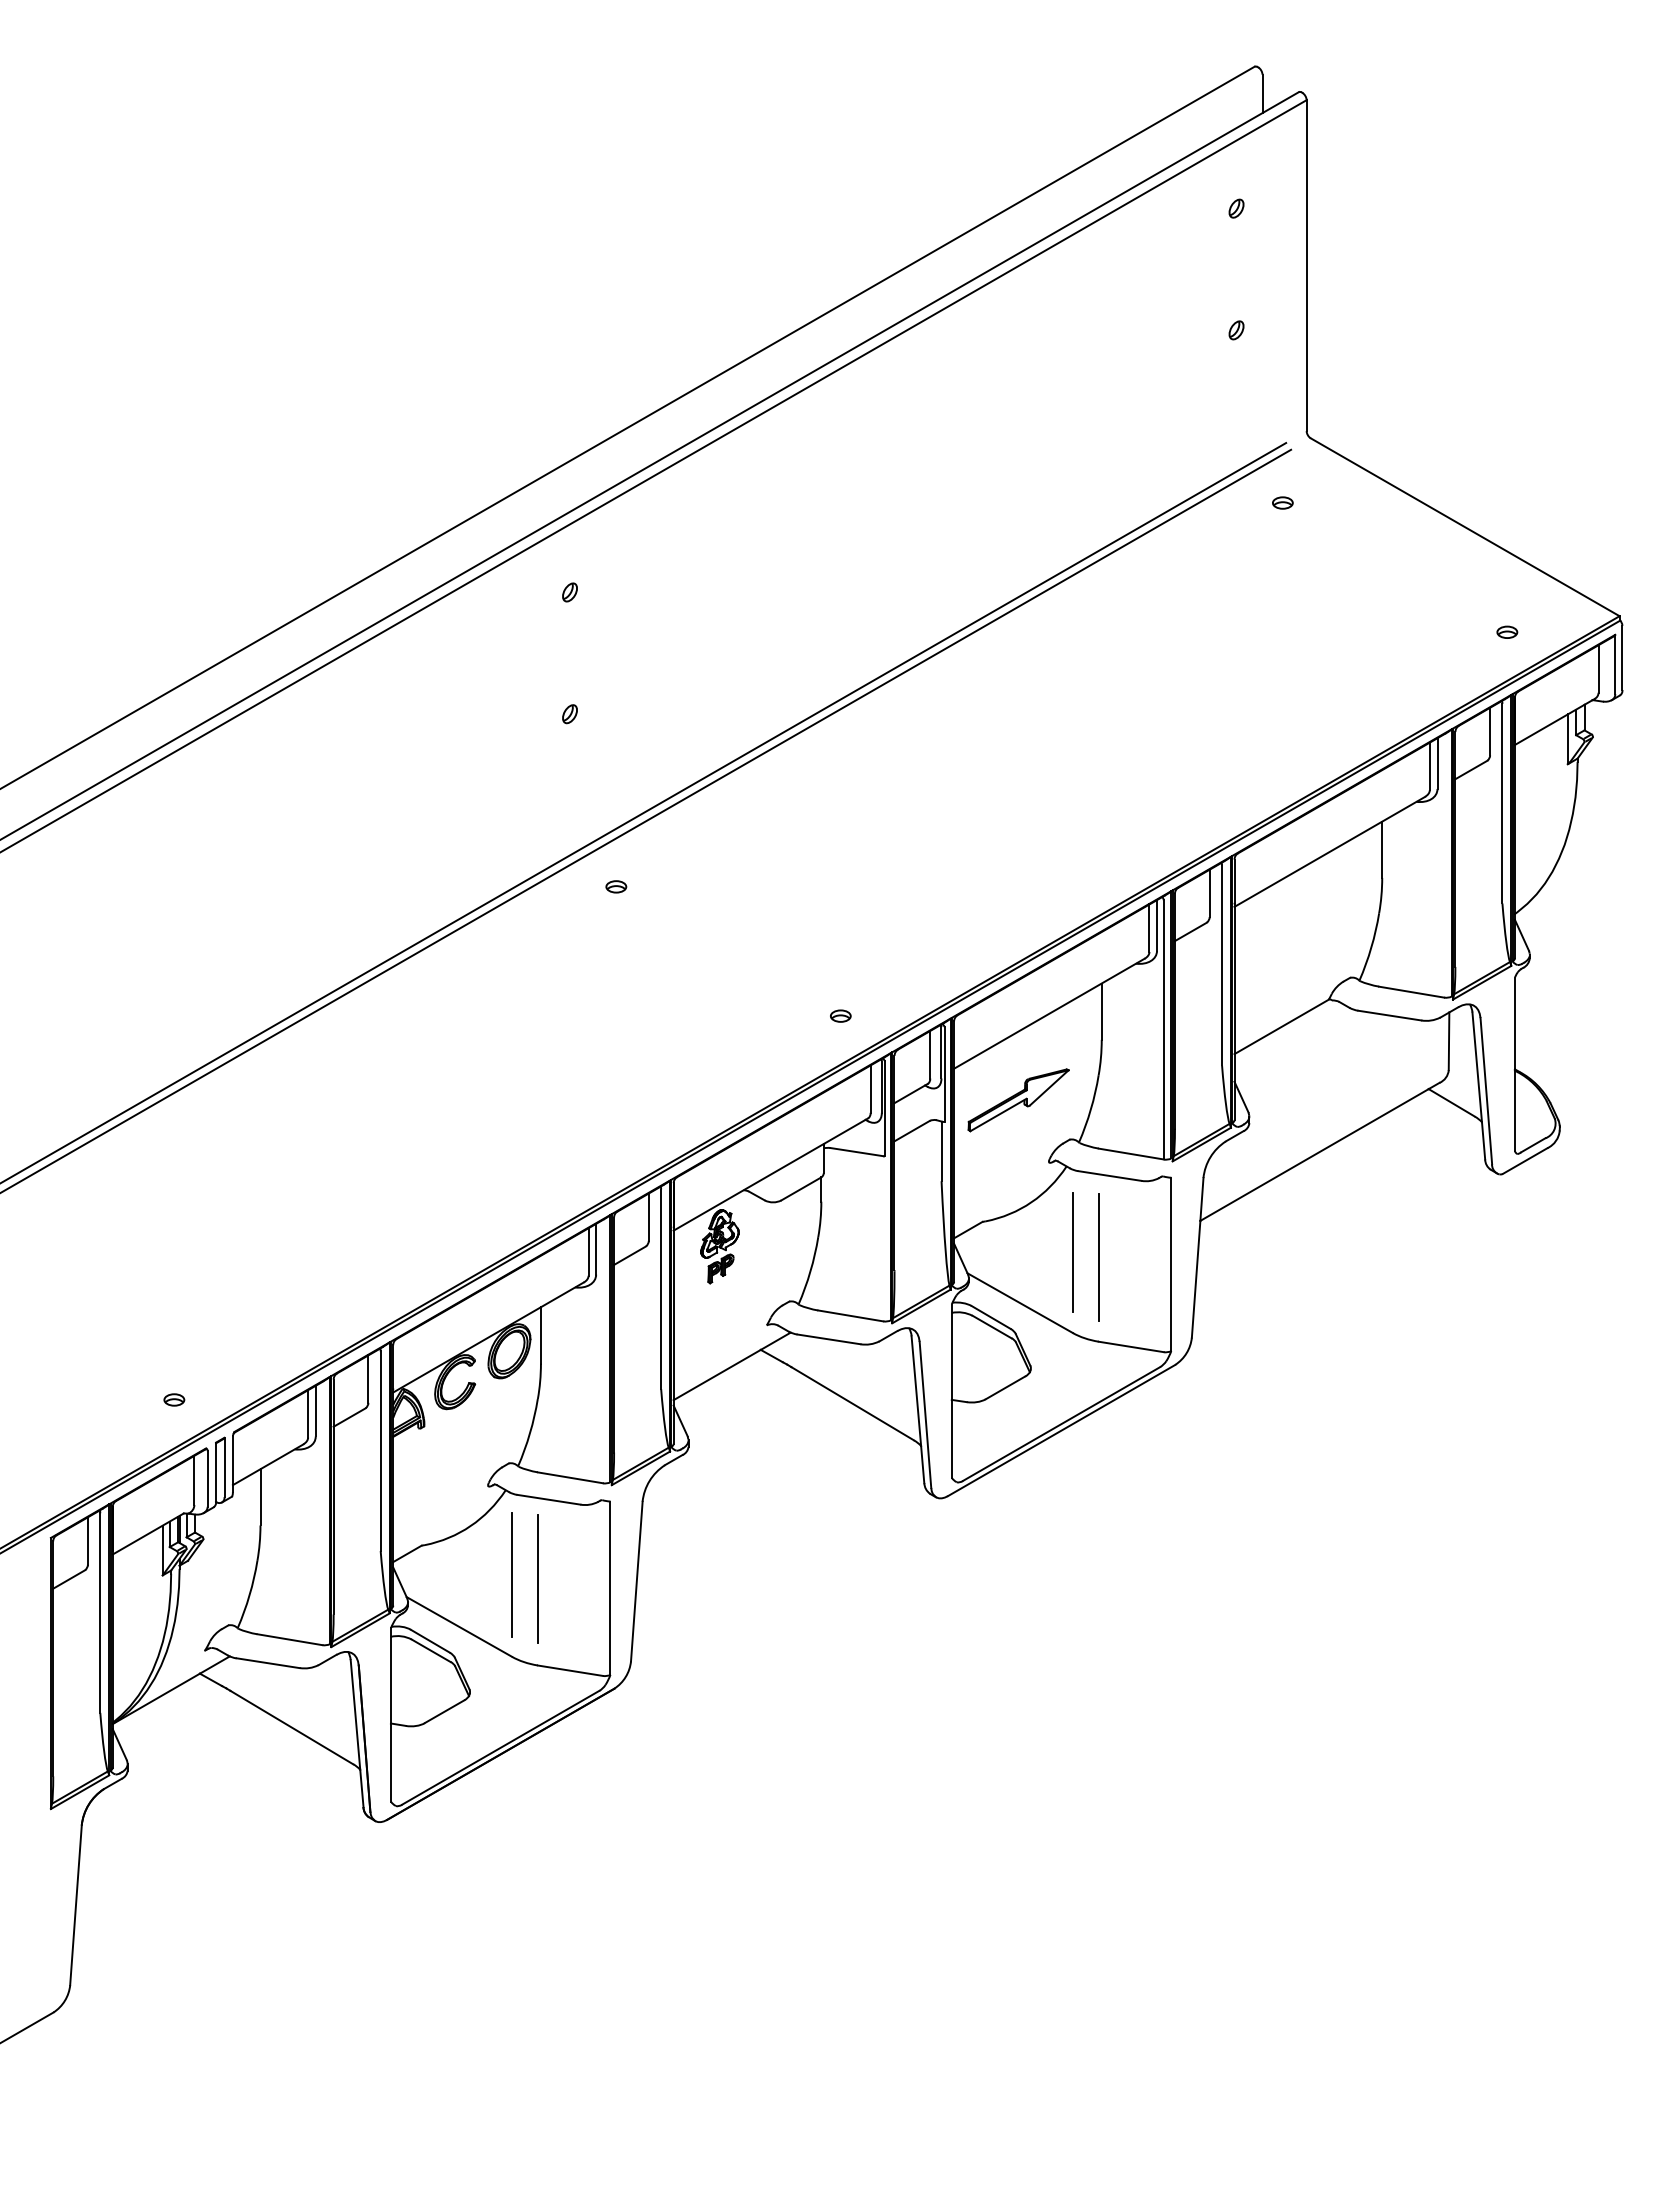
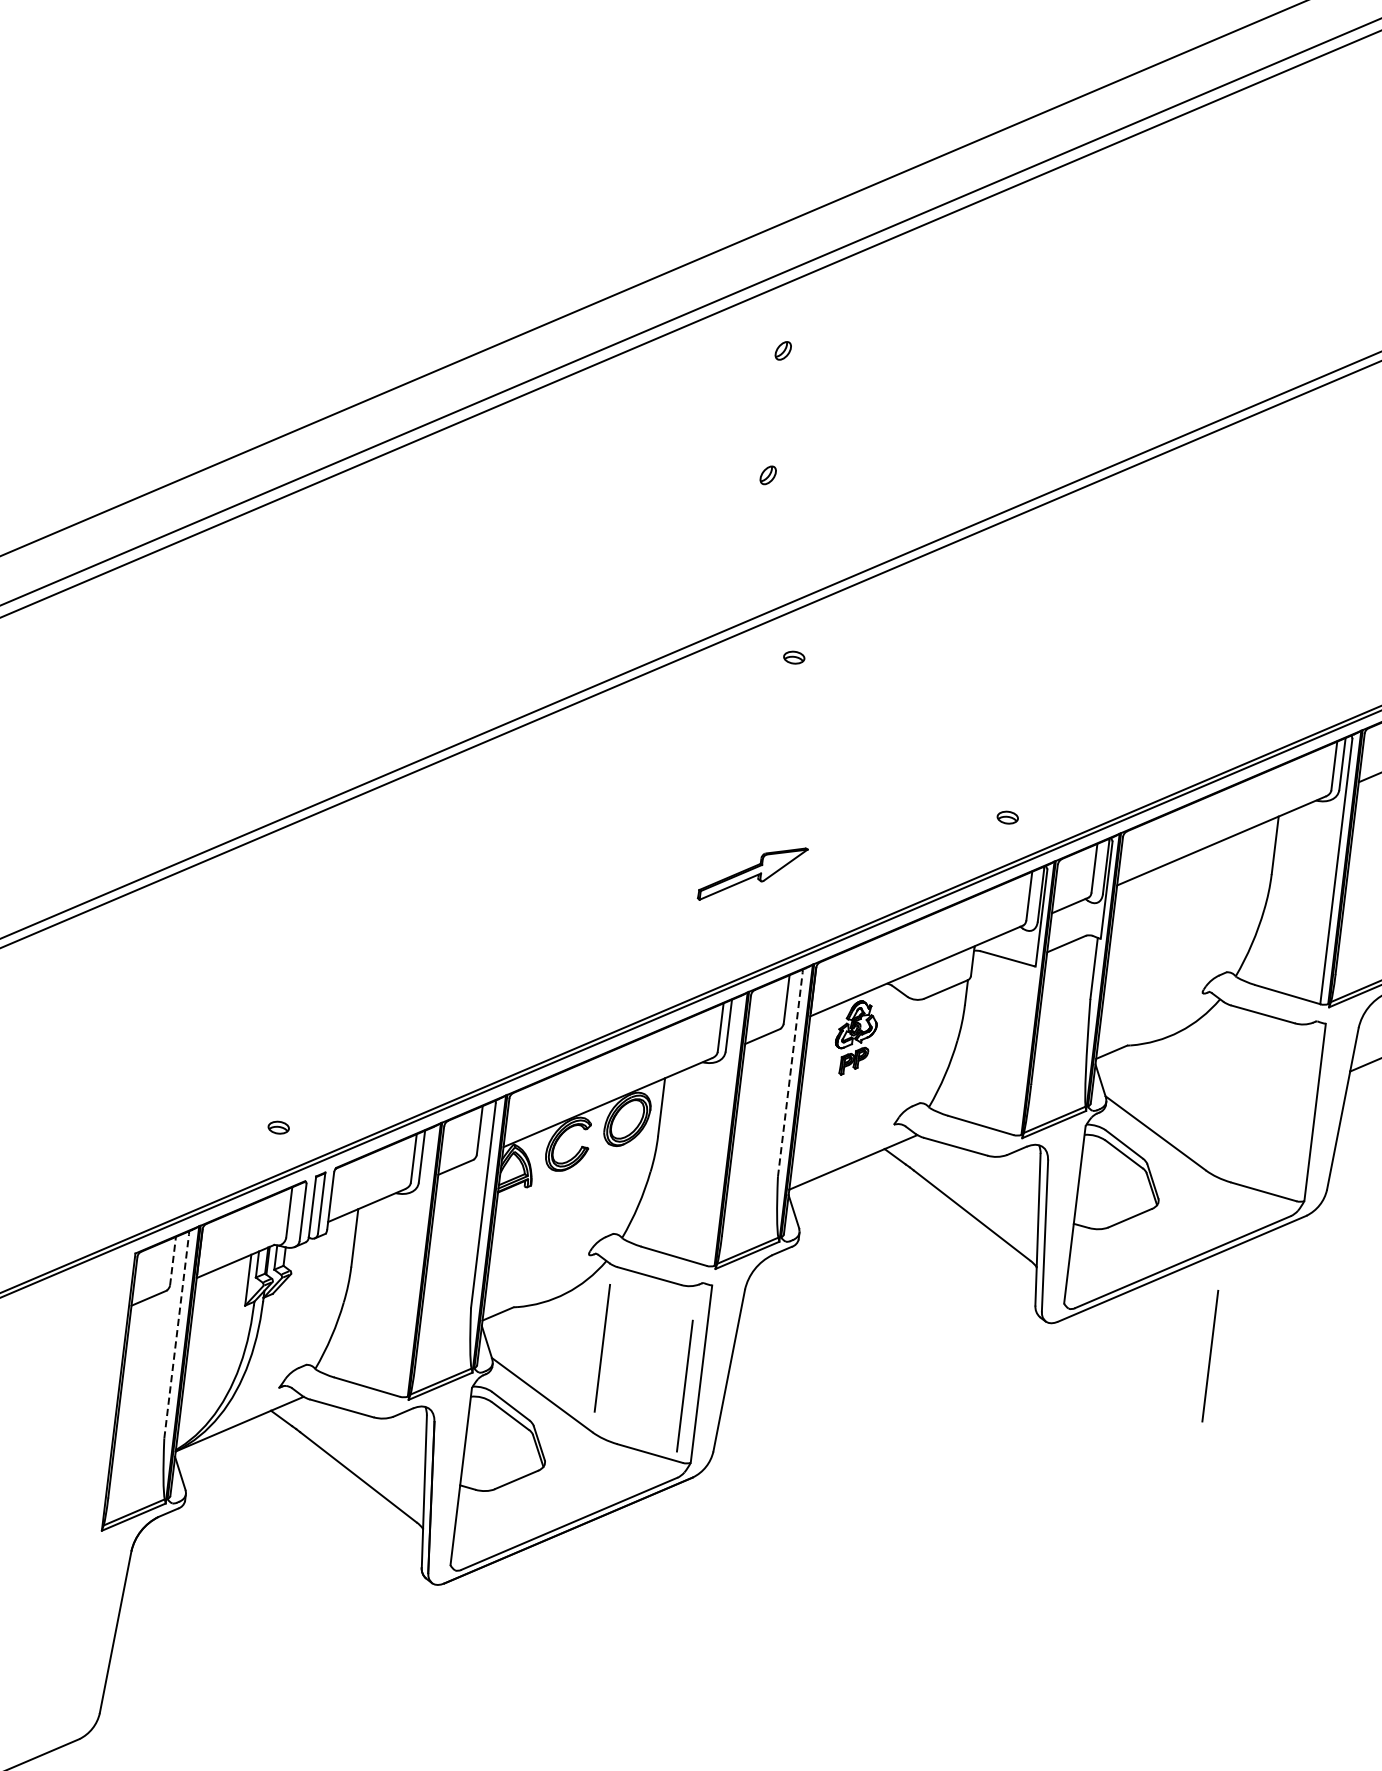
part: (1018, 1100) -> (752, 874), moved
line: (1072, 1252) -> (1215, 1088), removed
line: (1098, 1257) -> (1210, 1356), moved
line: (661, 1289) -> (790, 1075), solid -> dashed
line: (88, 1541) -> (173, 1261), solid -> dashed
line: (537, 1578) -> (684, 1385), moved
line: (100, 1613) -> (176, 1336), solid -> dashed

